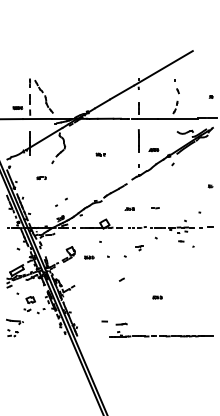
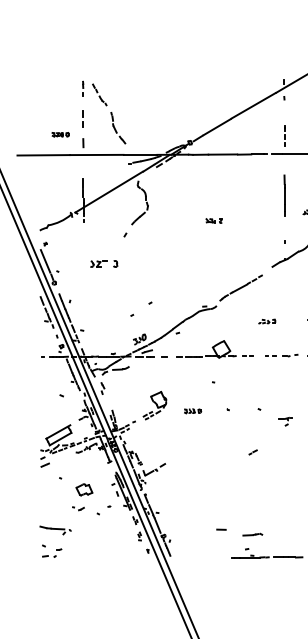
part: (41, 178) -> (104, 265), size x1.6
part: (139, 248) -> (285, 422), moved

